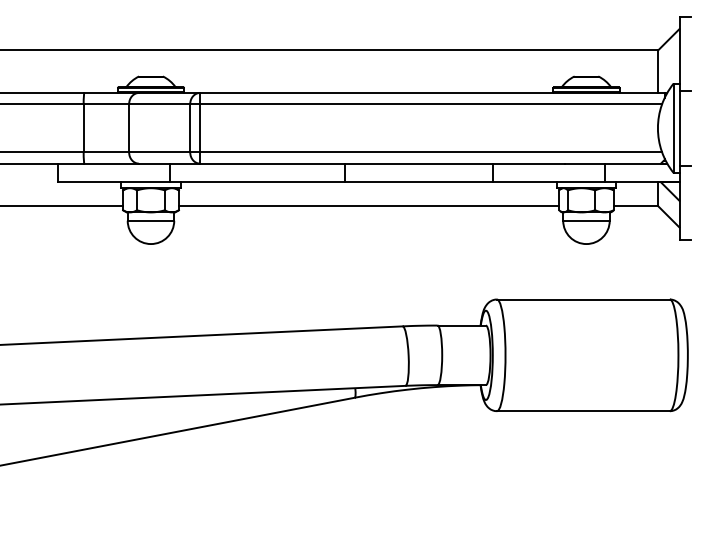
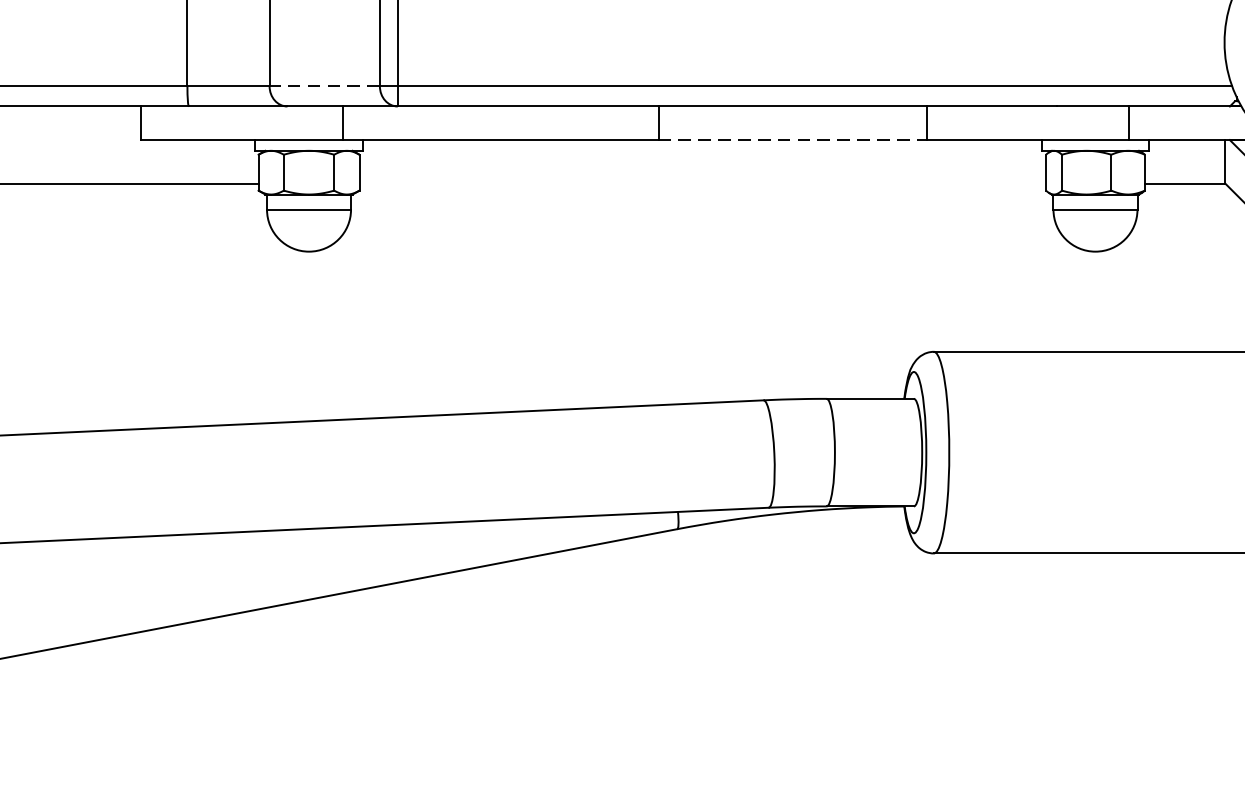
line: (159, 152) -> (324, 86), solid -> dashed
line: (419, 182) -> (793, 140), solid -> dashed
line: (368, 206) -> (701, 183), removed

